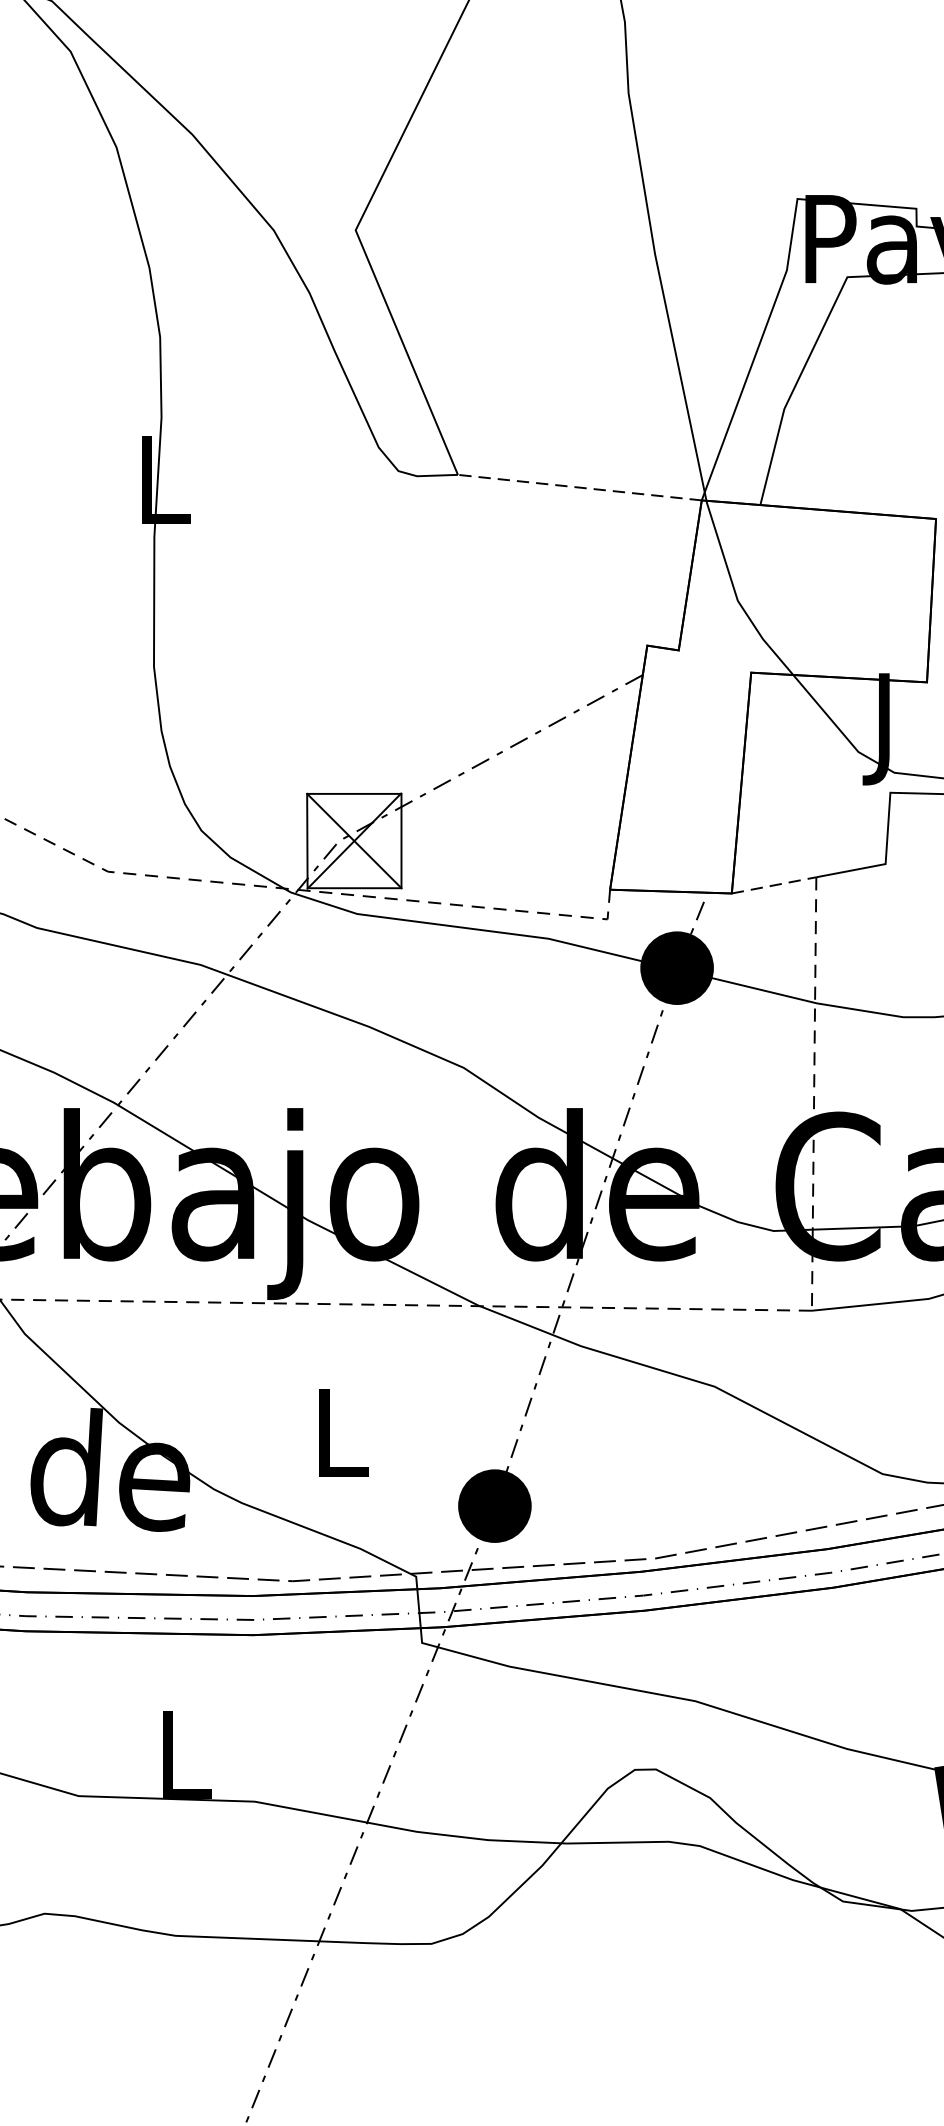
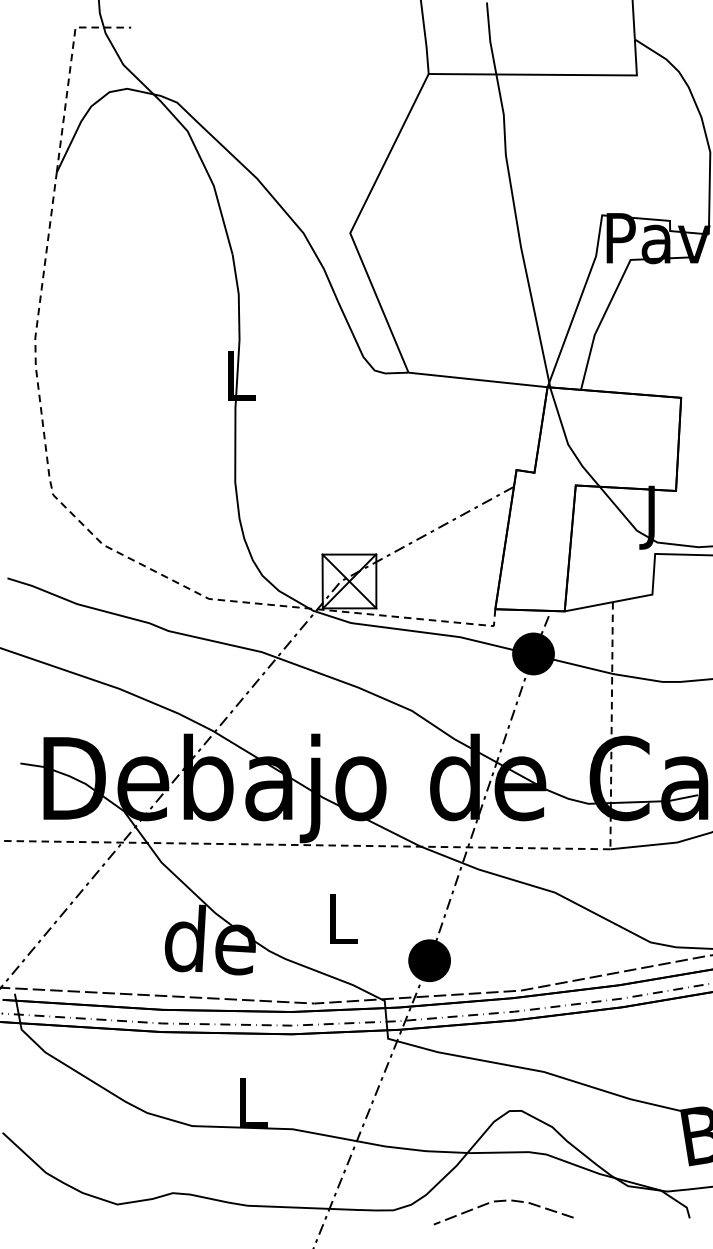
line: (580, 486) -> (478, 379), dashed -> solid
line: (773, 884) -> (588, 606), dashed -> solid
line: (624, 1928) -> (503, 1201), added

